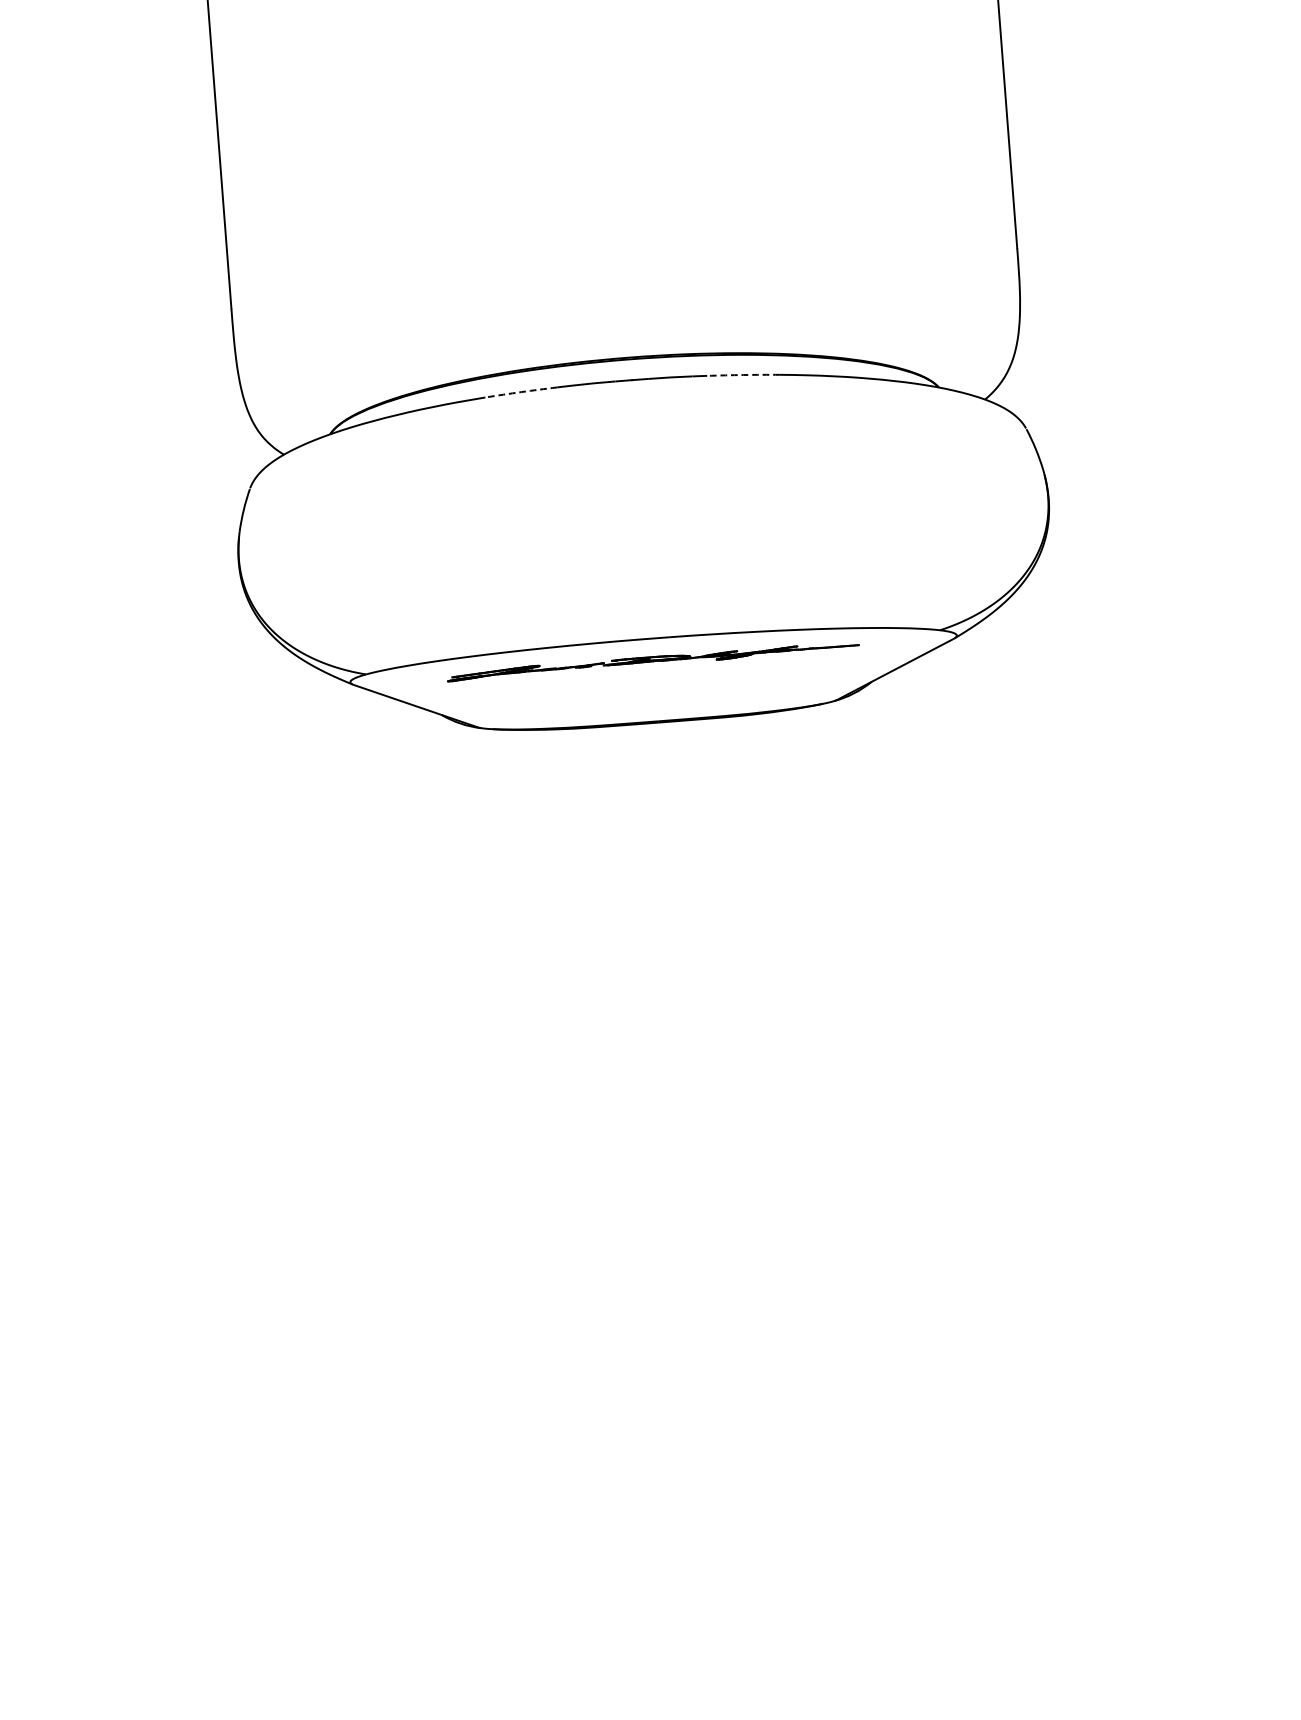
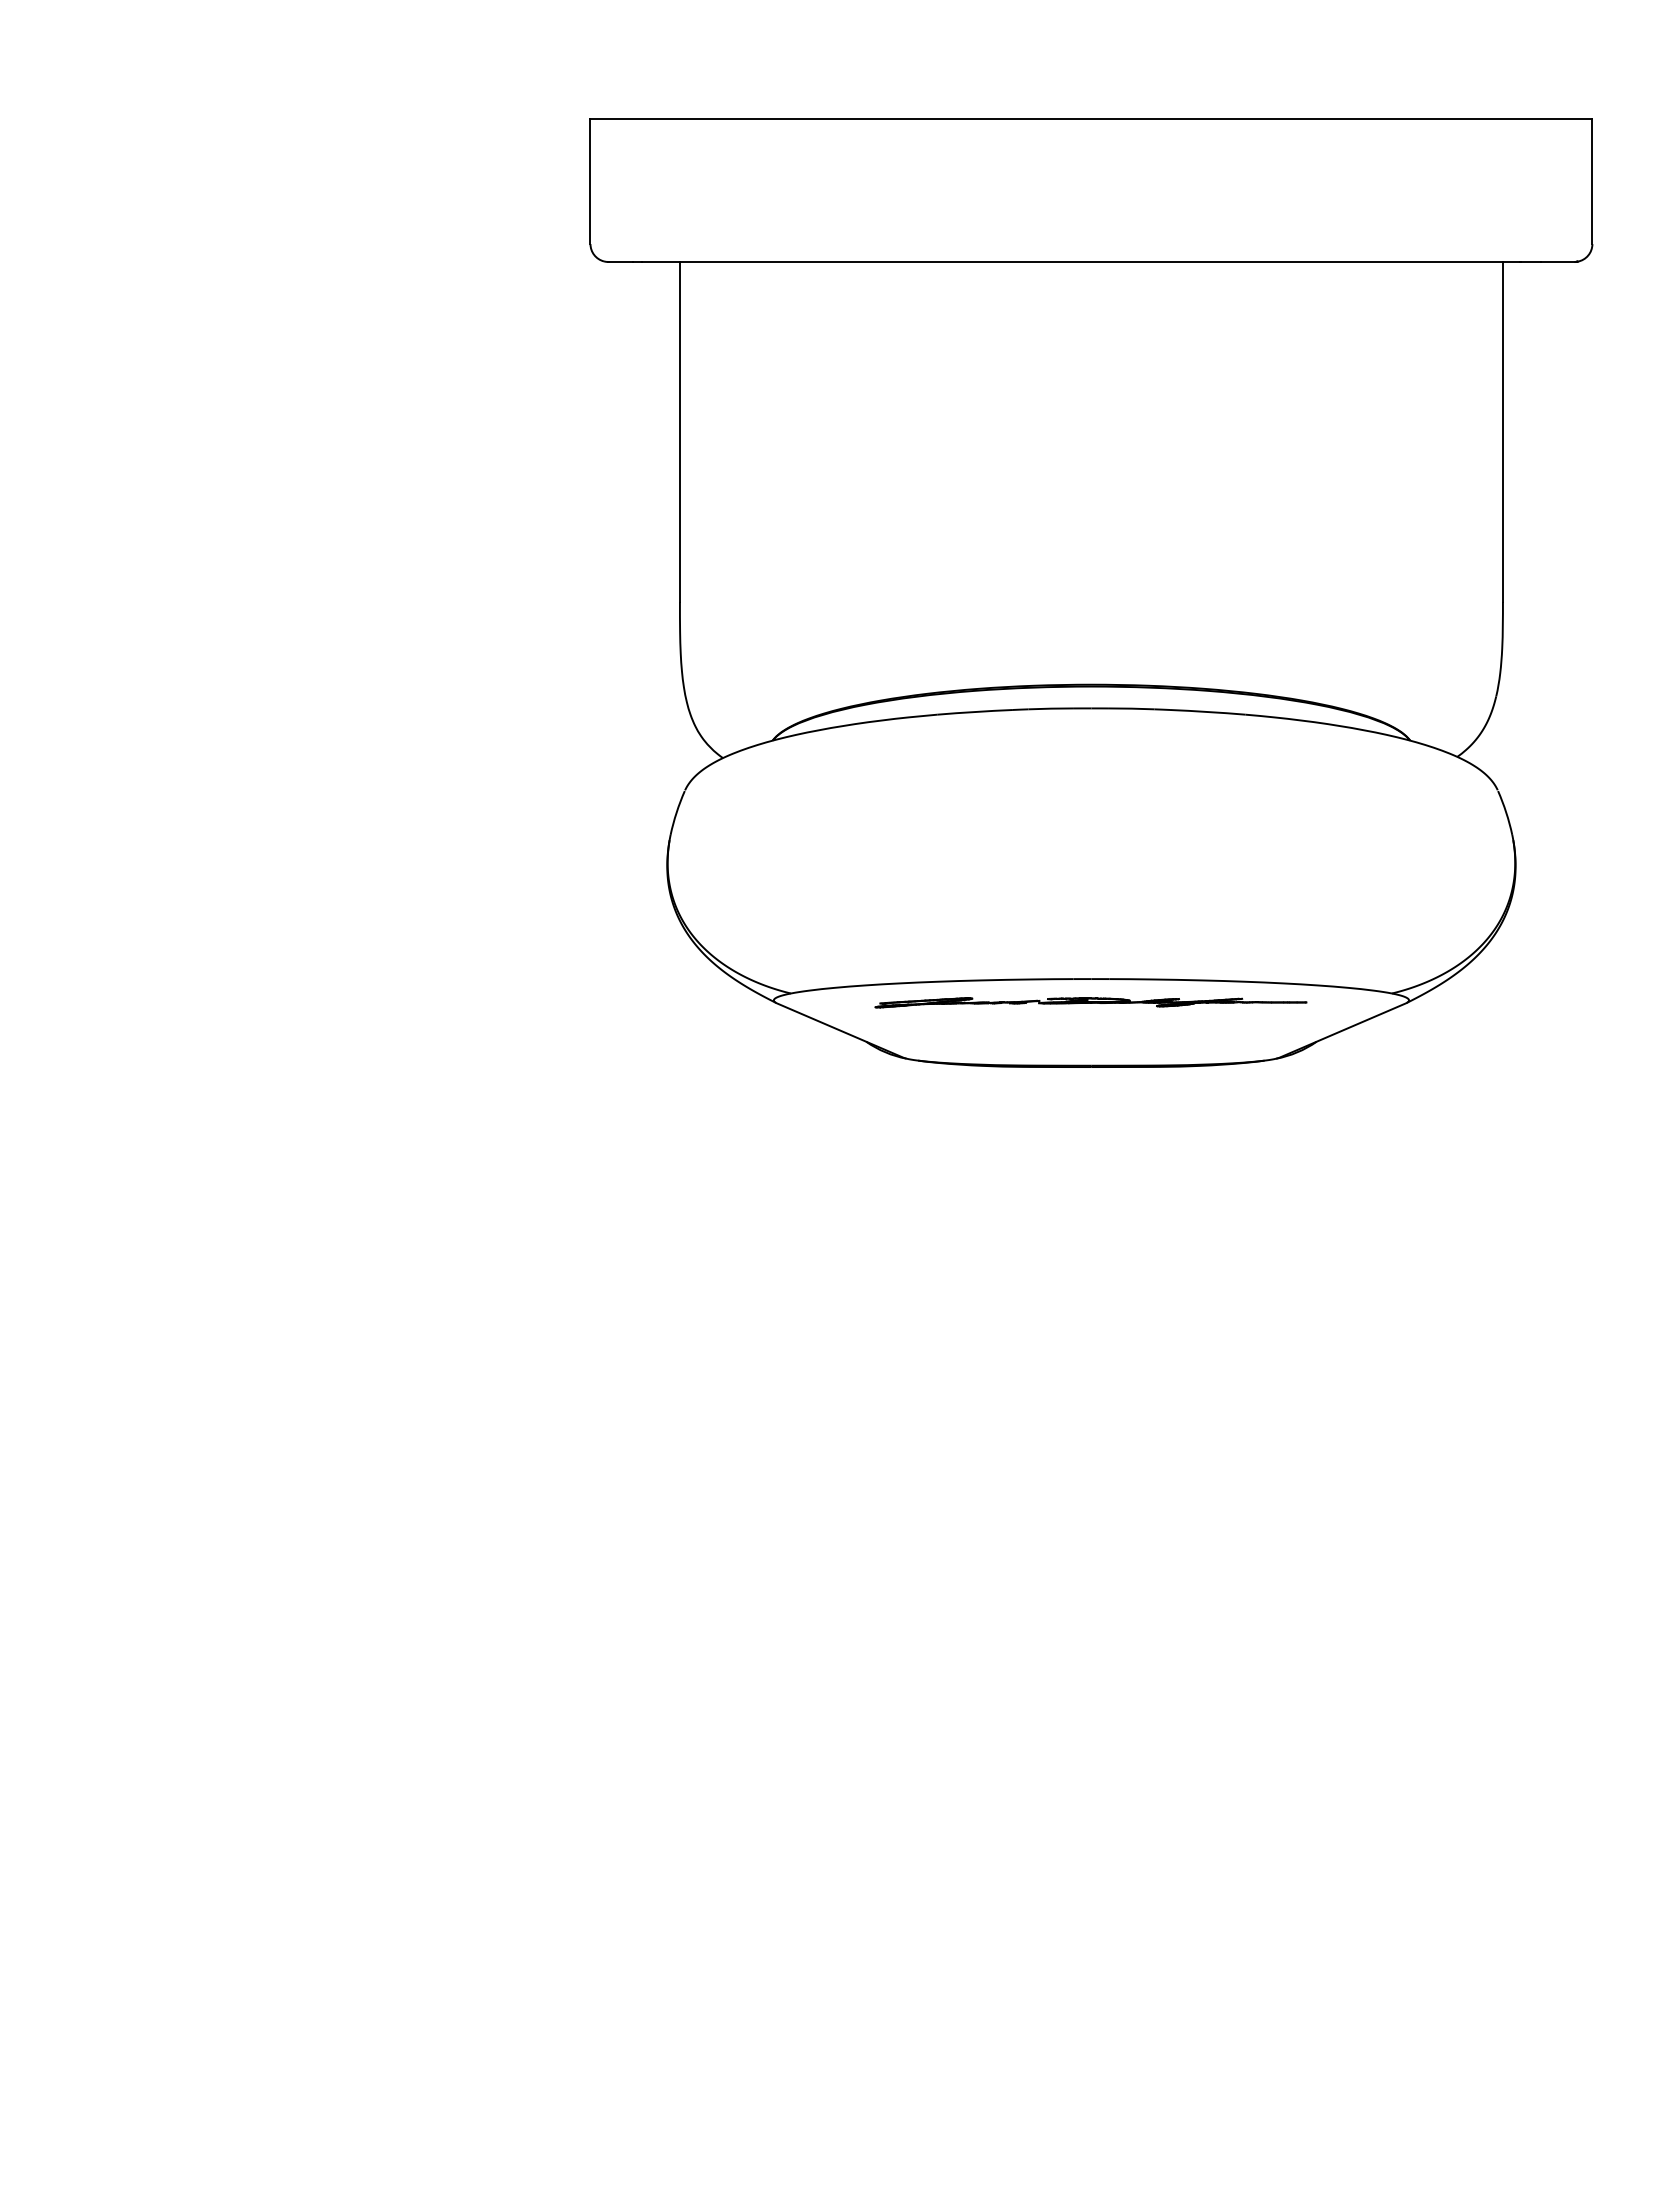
arc: (743, 374) -> (1207, 711), dashed -> solid
arc: (521, 391) -> (975, 711), dashed -> solid

